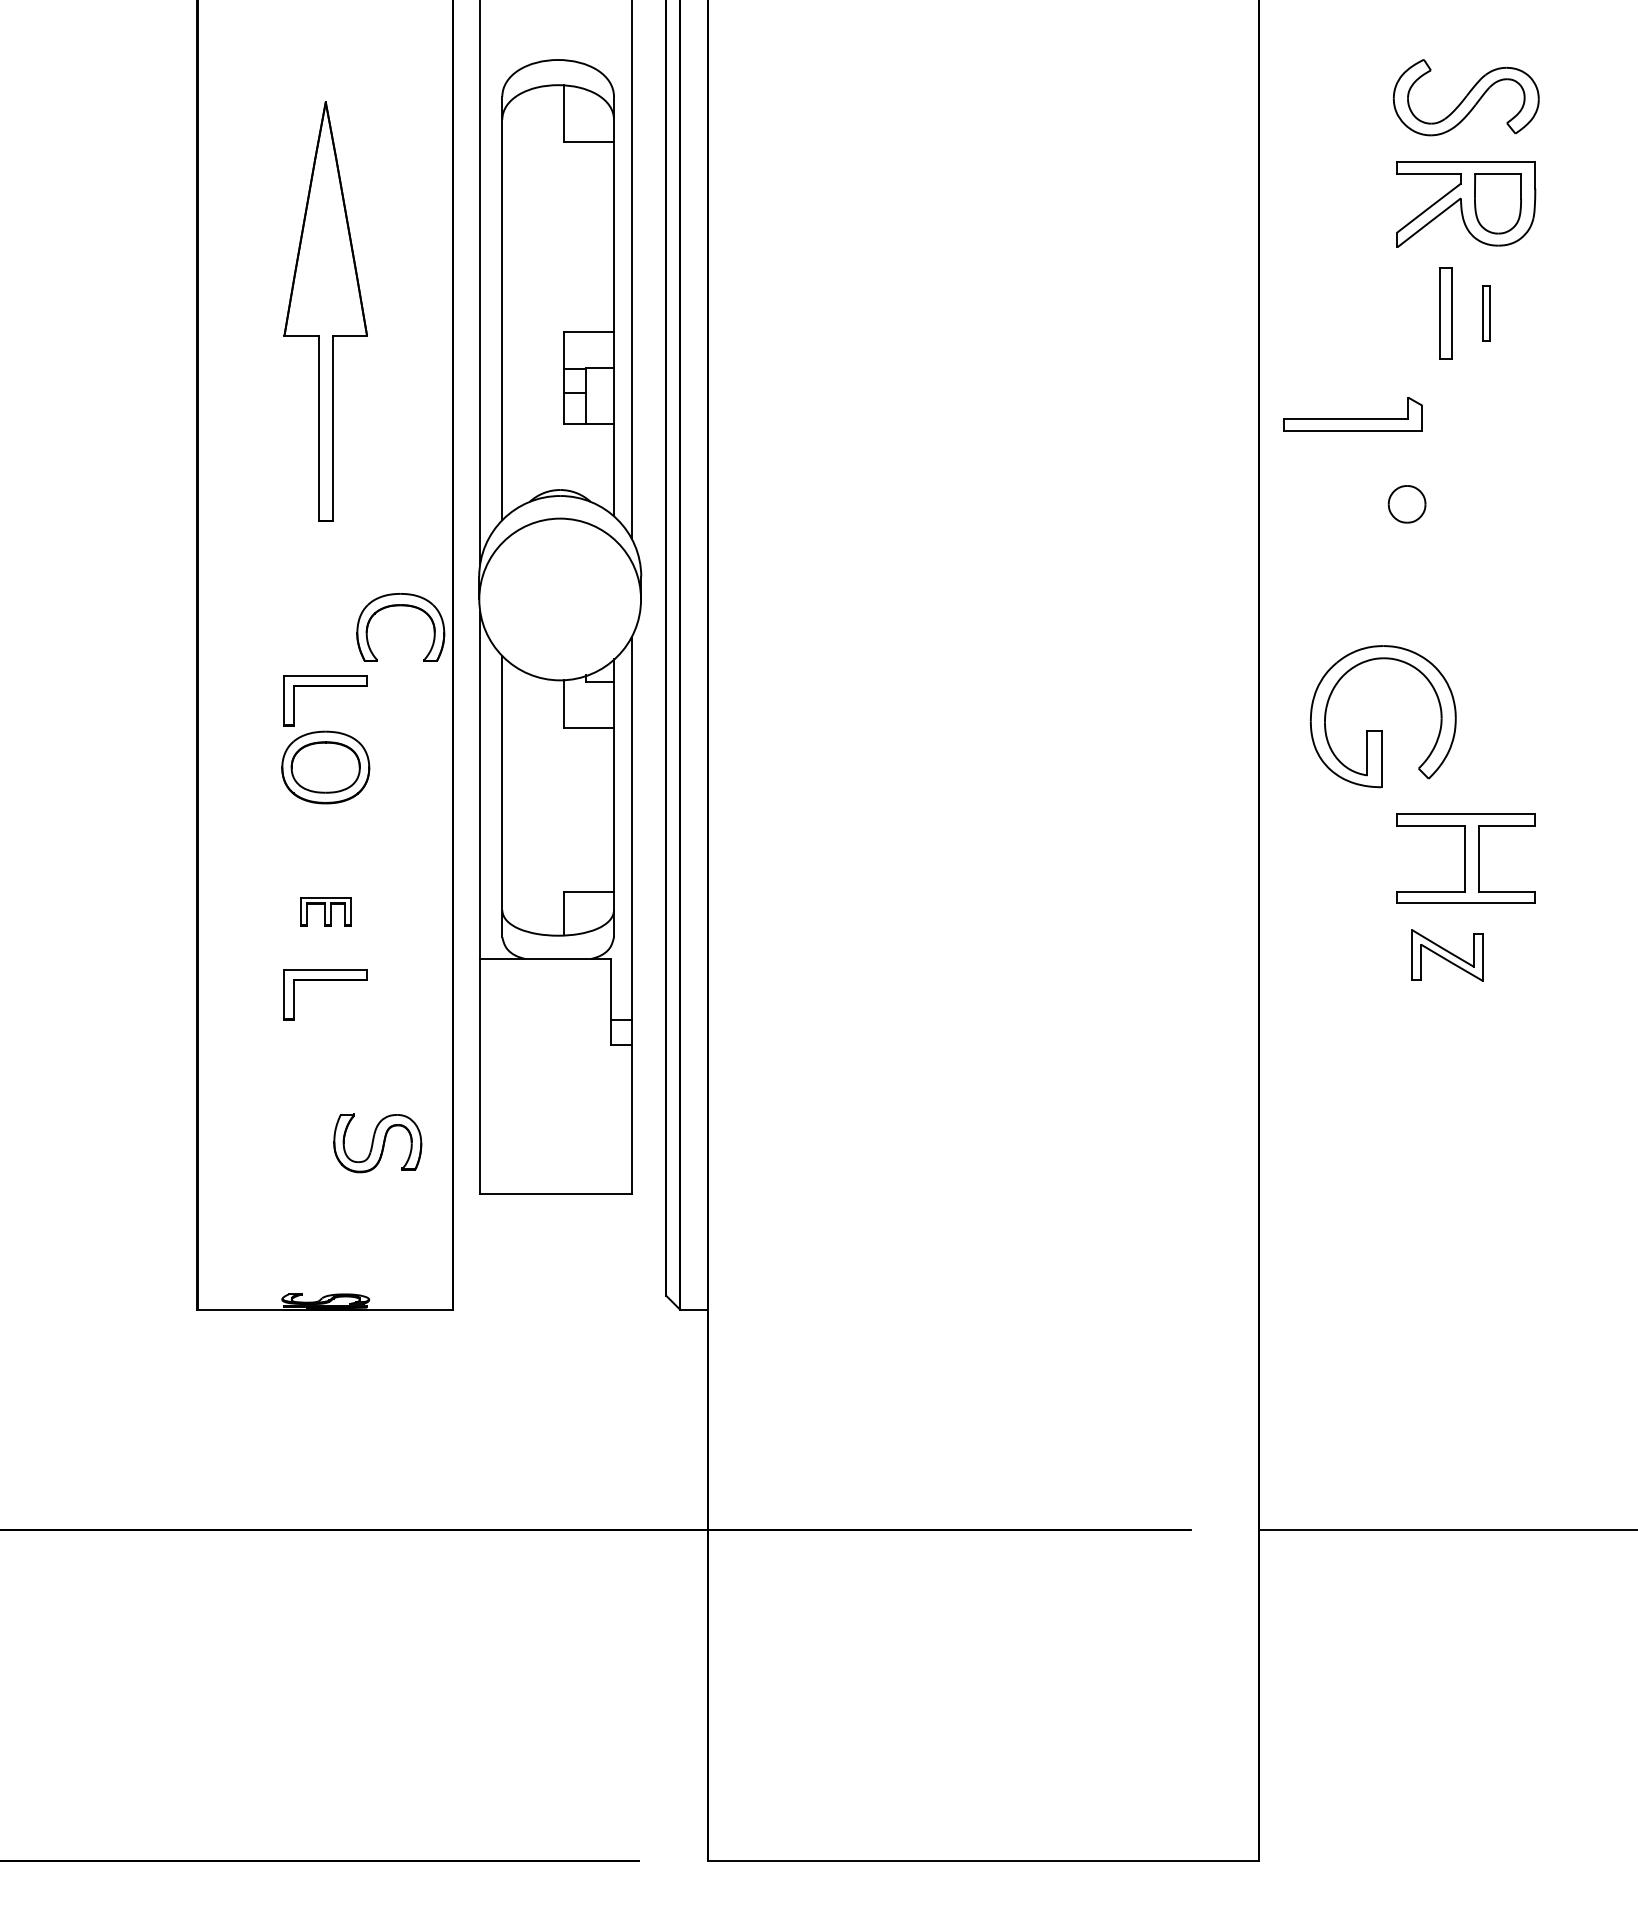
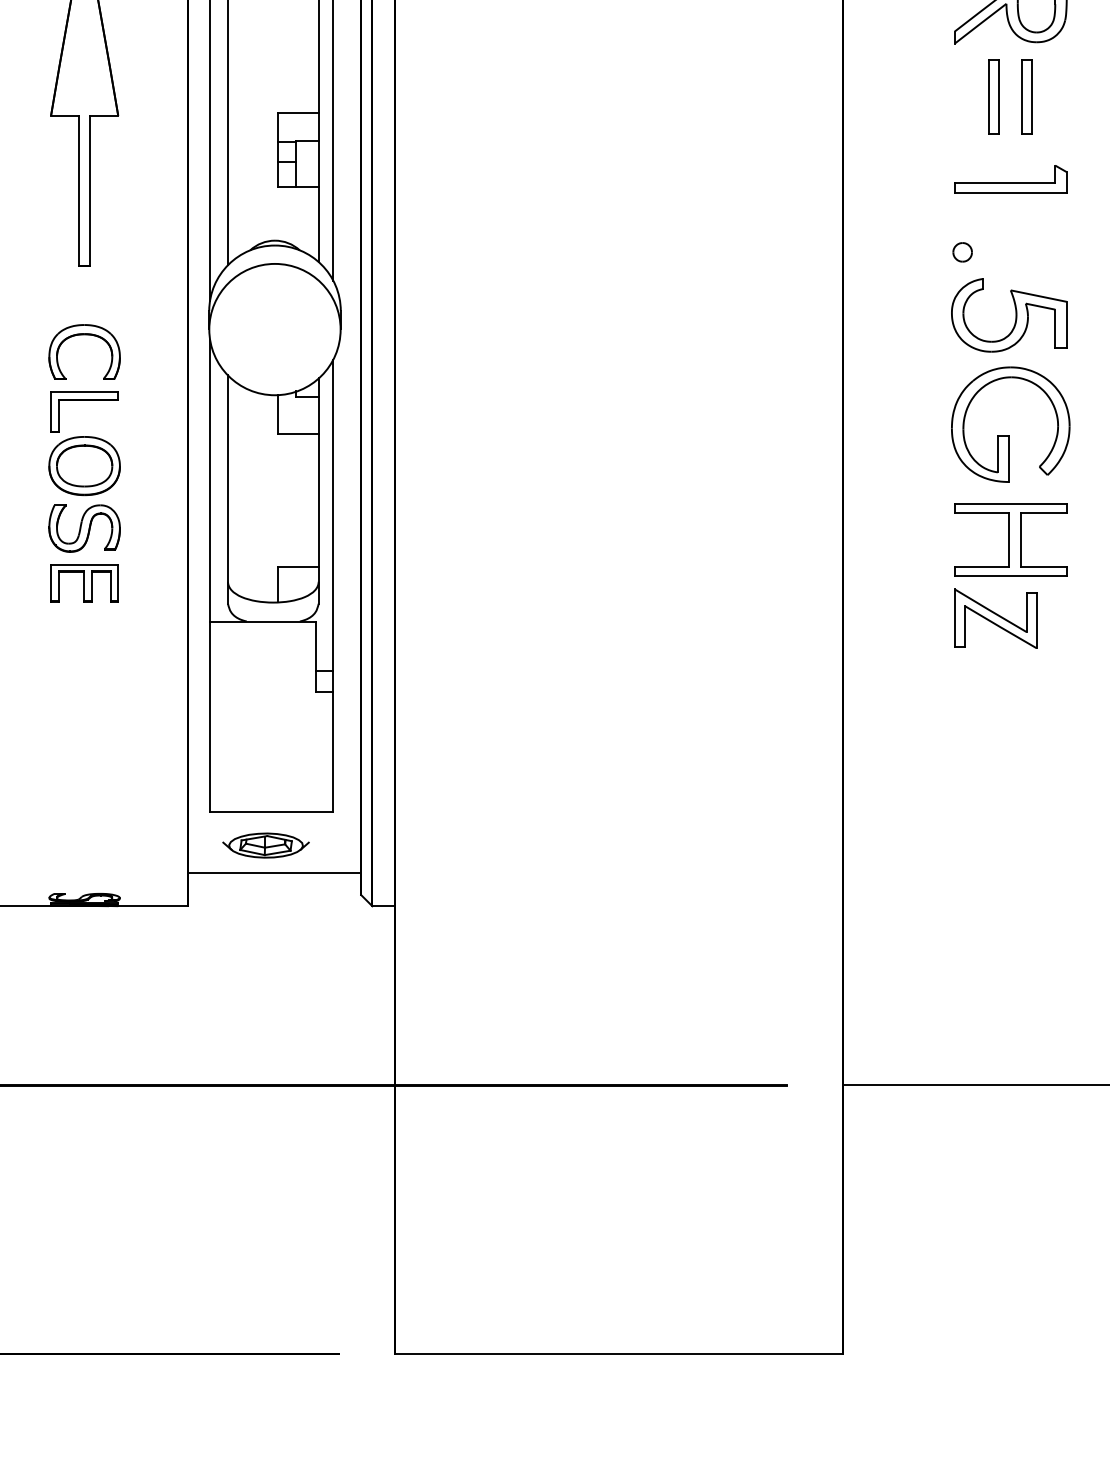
part: (1486, 313) -> (1027, 97), size x1.67
part: (1352, 414) -> (1010, 179), moved
part: (1406, 504) -> (962, 252), size x0.62
part: (1472, 581) -> (1015, 314), added
part: (400, 606) -> (84, 335), moved
part: (1382, 730) -> (1010, 435), moved
part: (325, 911) -> (84, 582), size x1.67
part: (1447, 955) -> (995, 618), size x1.43
part: (325, 980) -> (84, 638), removed
part: (377, 1143) -> (84, 528), moved
part: (548, 1234) -> (265, 845), added
line: (559, 1268) -> (274, 872), added

